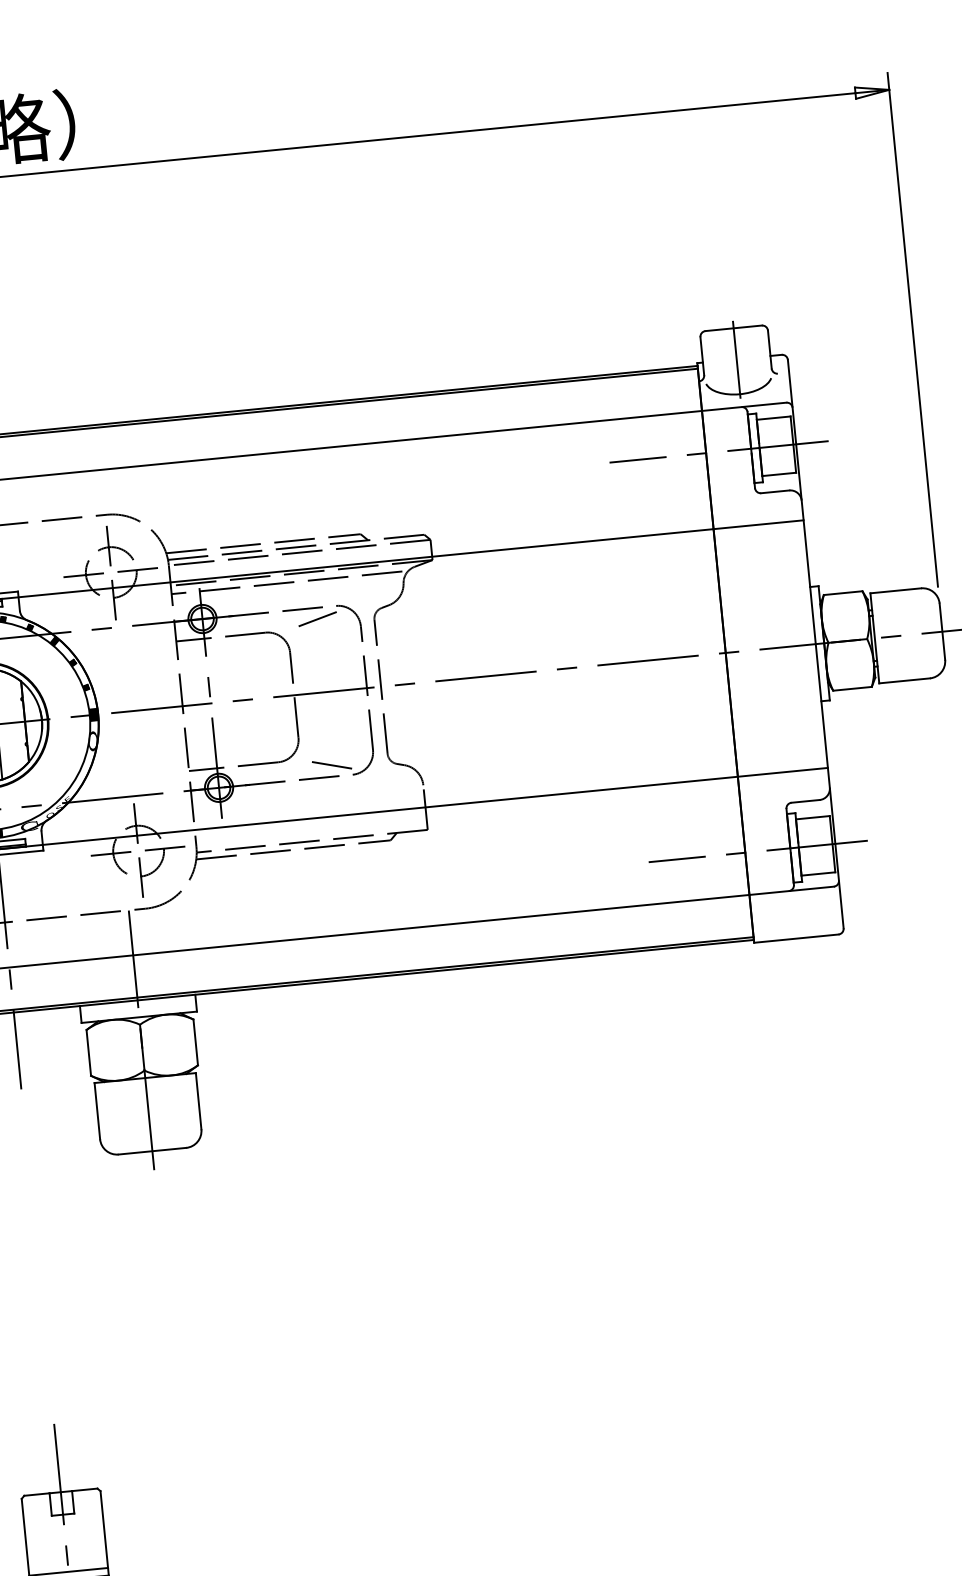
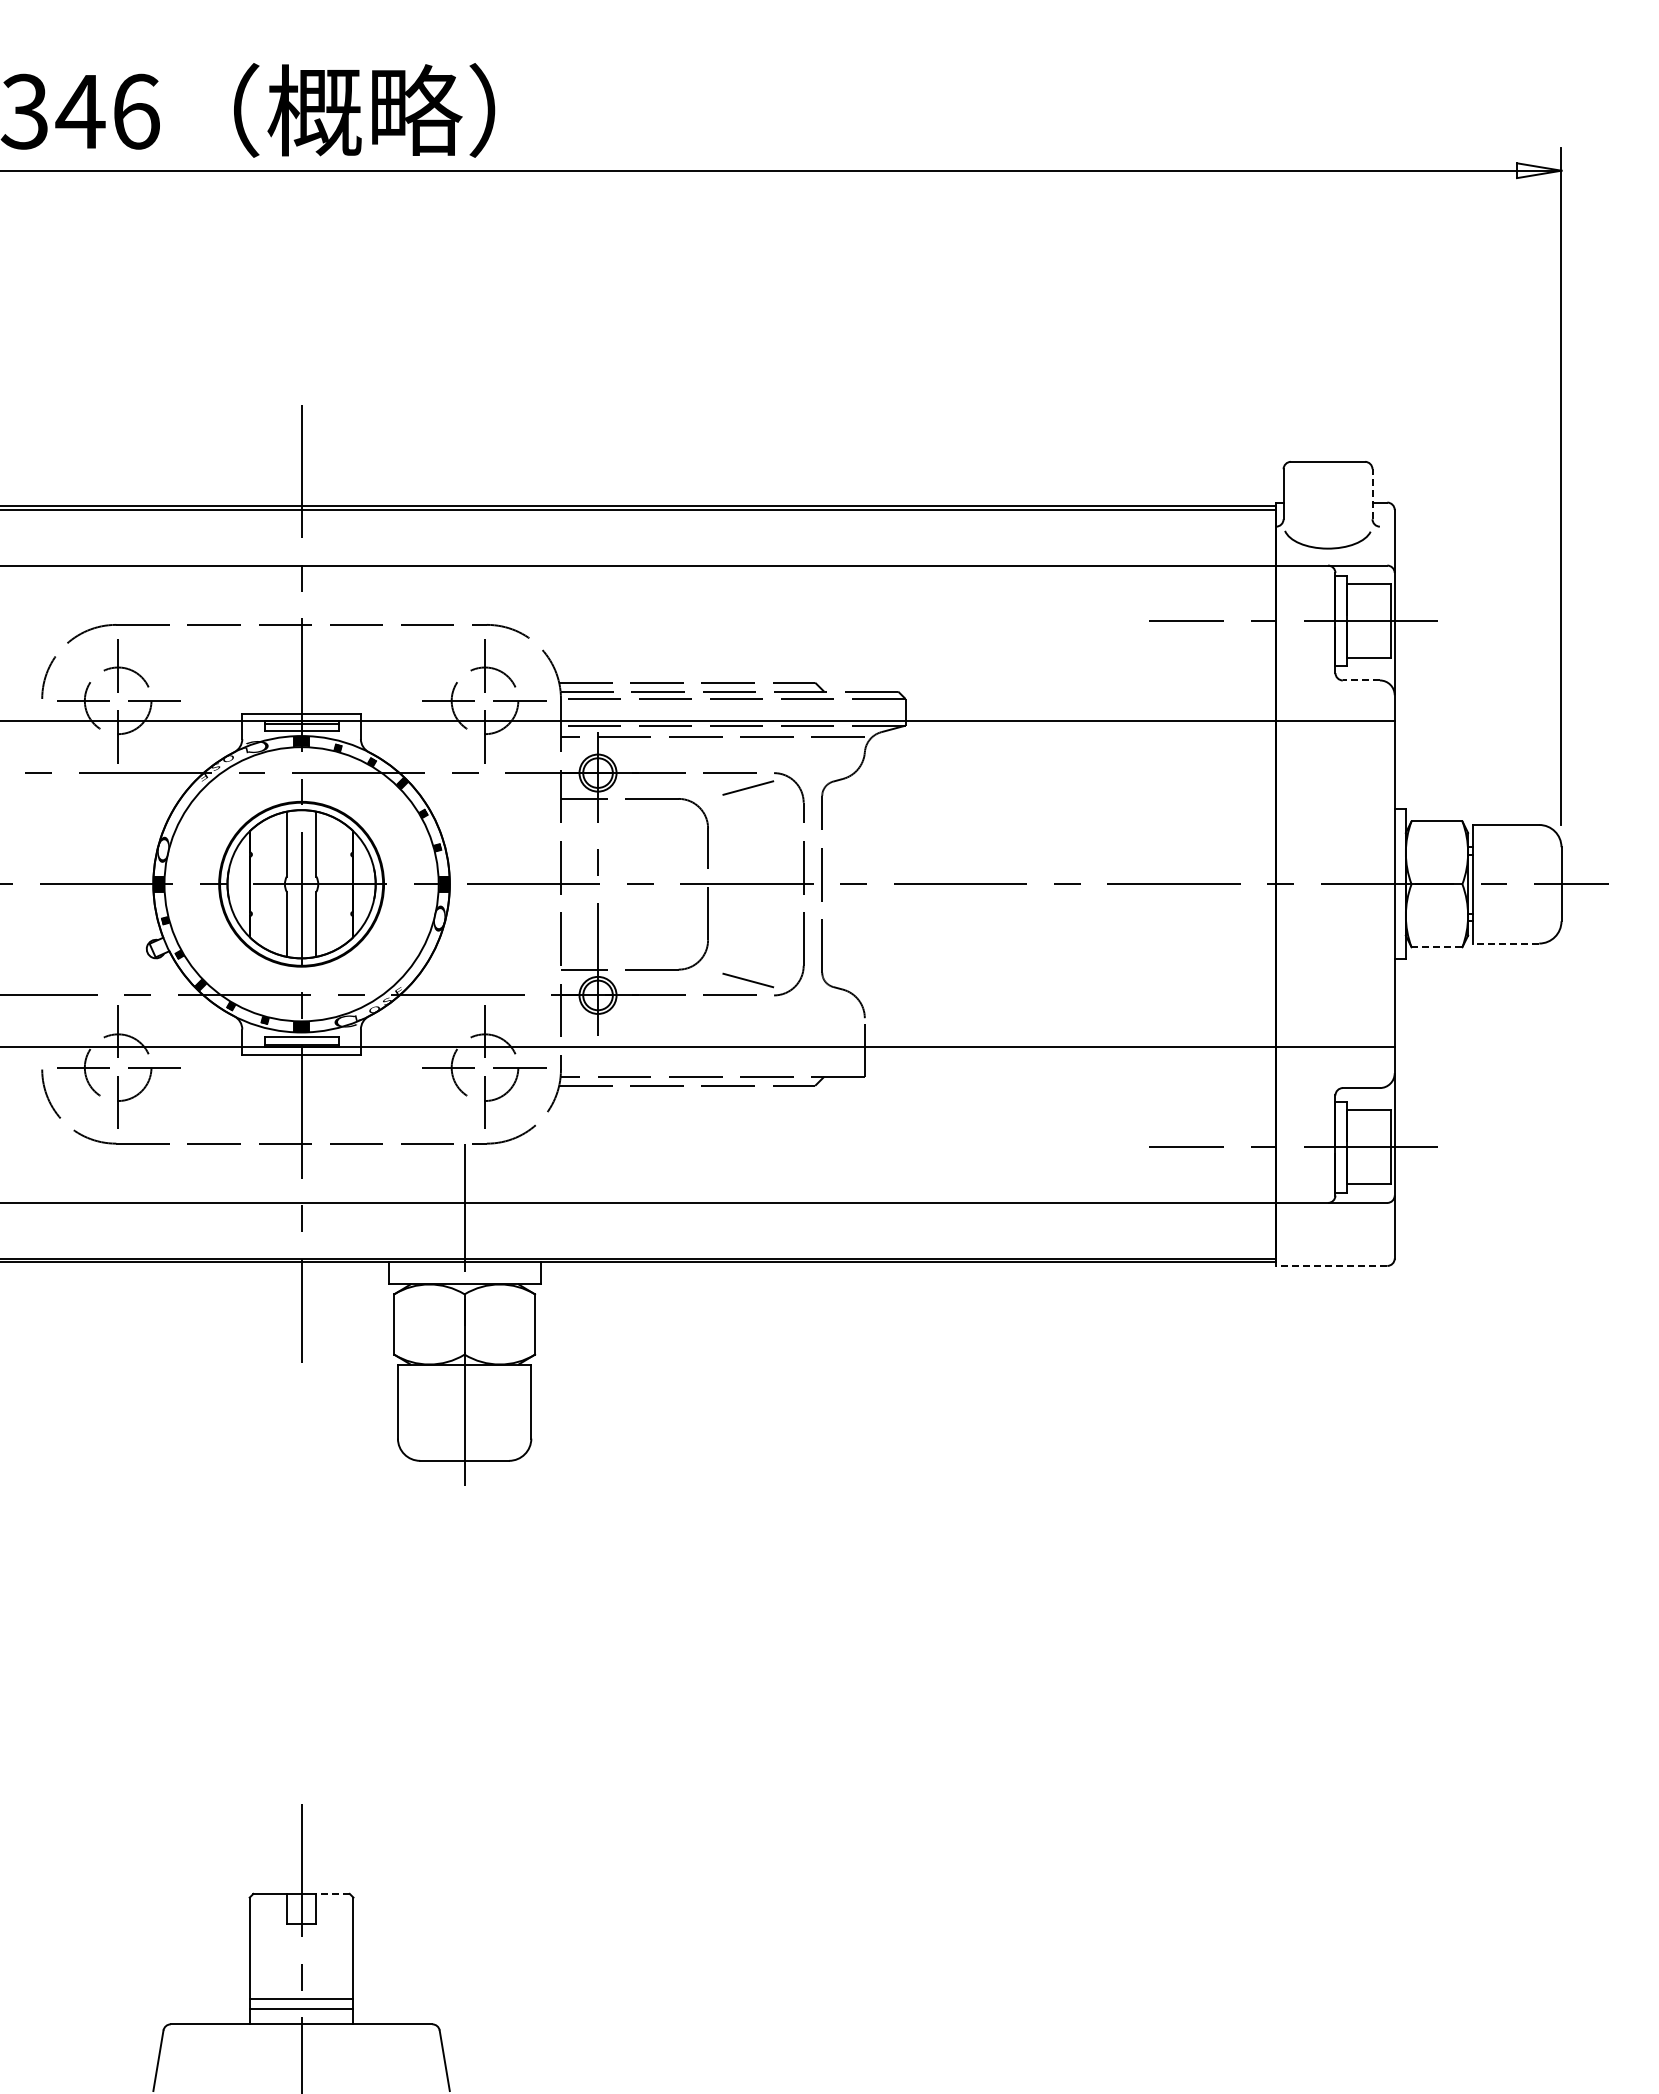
line: (769, 349) -> (1372, 493), solid -> dashed
line: (737, 359) -> (1328, 503), removed
line: (775, 491) -> (1361, 680), solid -> dashed
line: (904, 680) -> (1505, 943), solid -> dashed
line: (852, 689) -> (1436, 947), solid -> dashed
line: (796, 938) -> (1331, 1265), solid -> dashed
line: (85, 1489) -> (333, 1893), solid -> dashed

